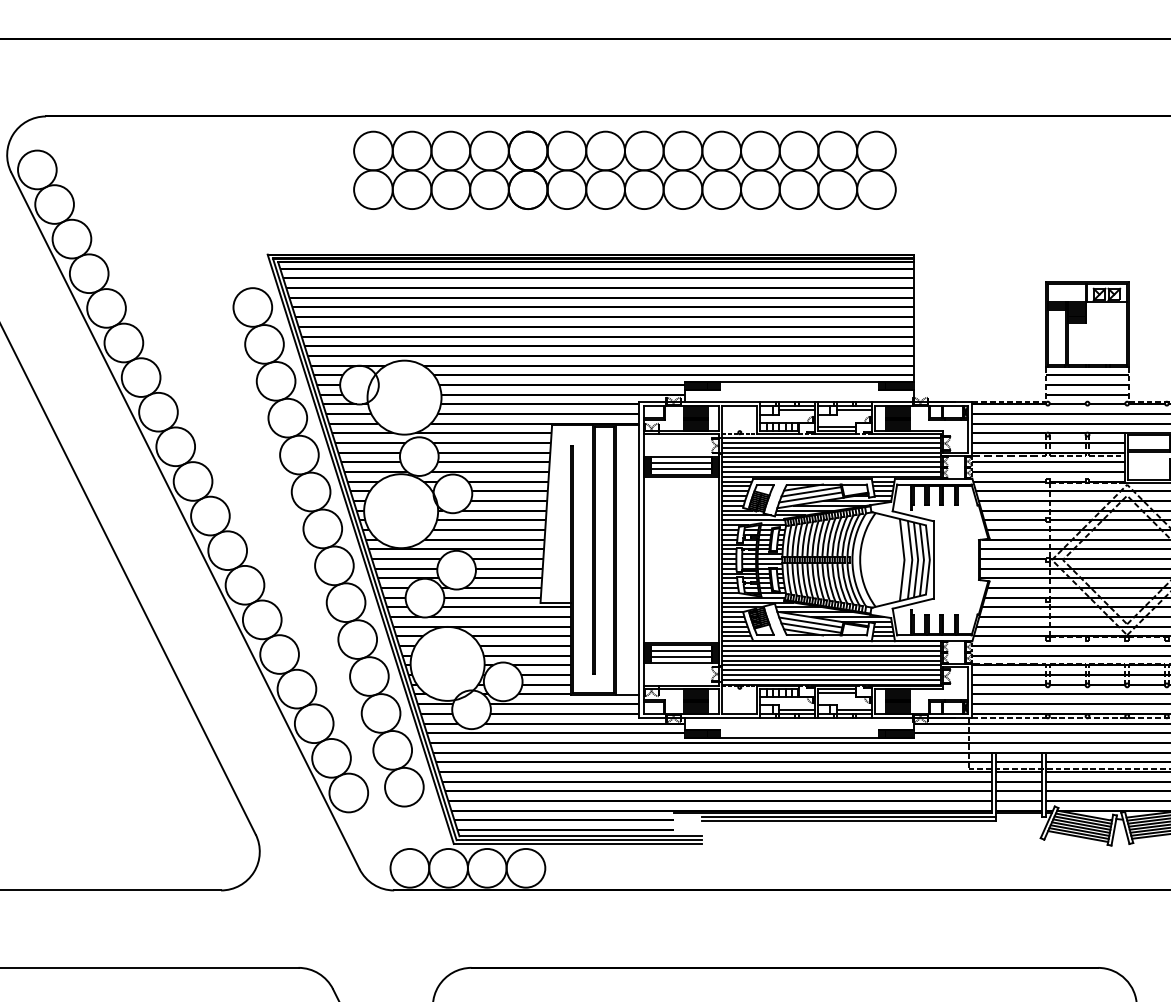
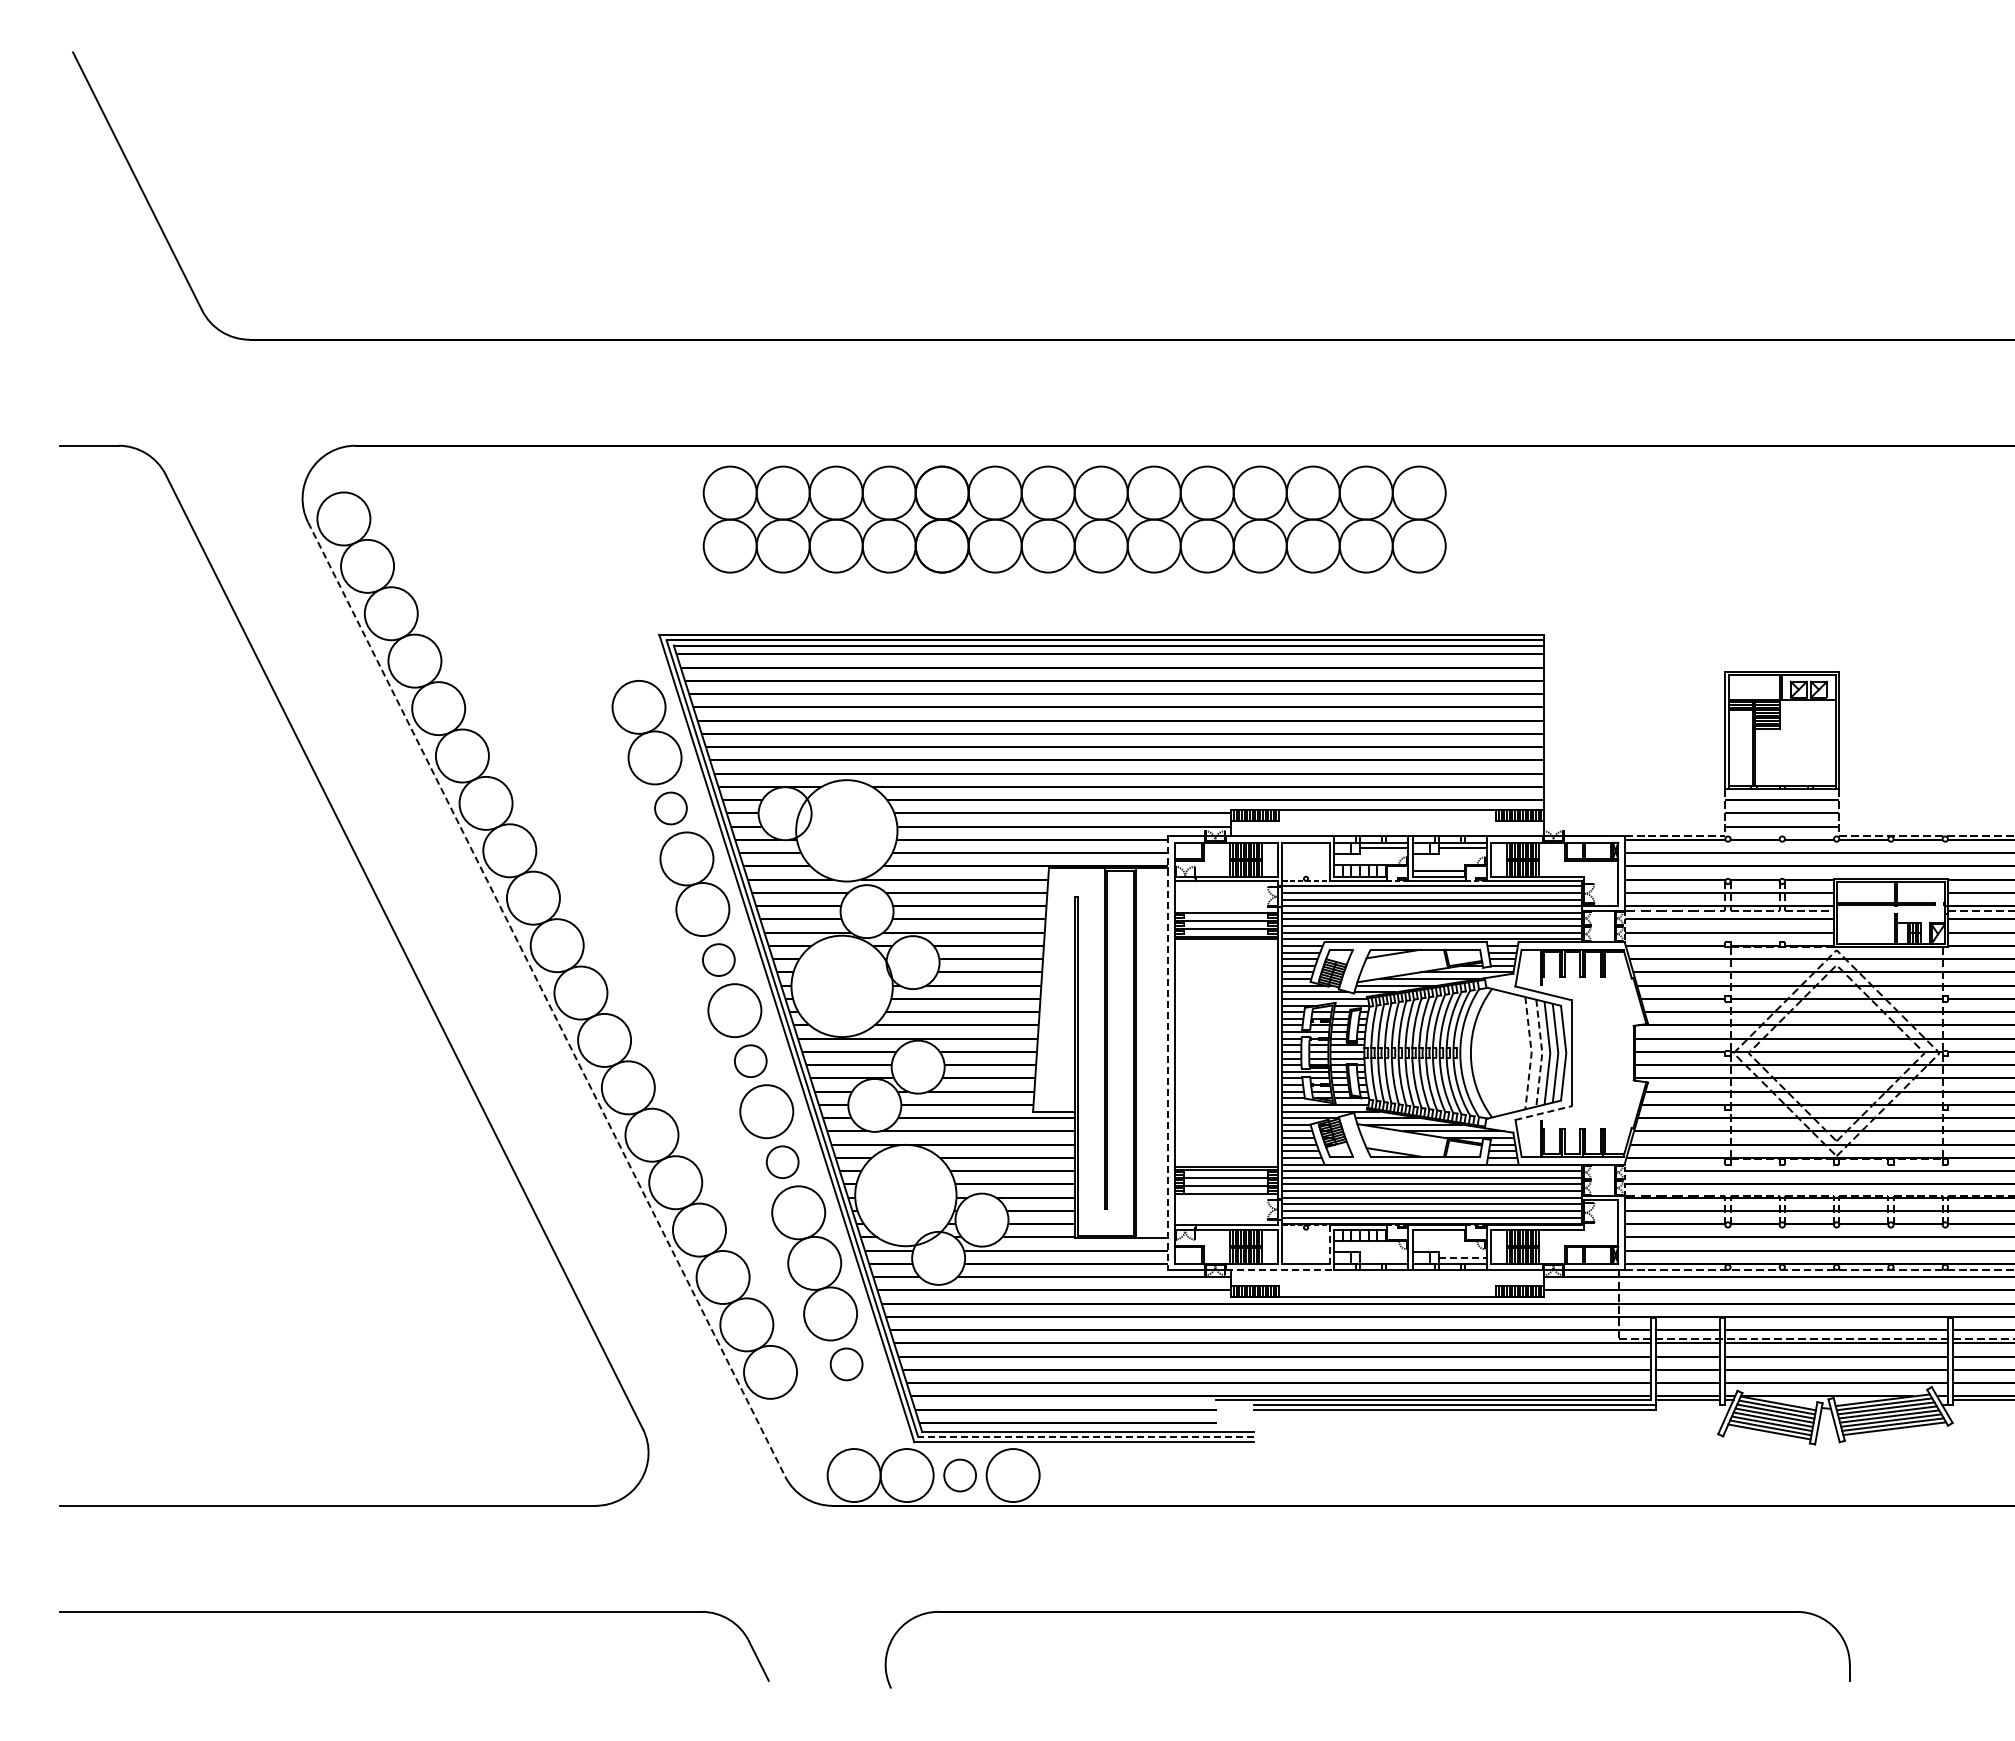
part: (624, 170) -> (1074, 519), moved
circle: (275, 381) -> (670, 808), size x0.6
circle: (310, 491) -> (718, 959), size x0.6
line: (810, 491) -> (1403, 959), removed
line: (810, 497) -> (1403, 967), removed
line: (185, 520) -> (546, 999), solid -> dashed
line: (639, 560) -> (1168, 1053), solid -> dashed
line: (904, 560) -> (1531, 1053), solid -> dashed
line: (912, 560) -> (1542, 1053), solid -> dashed
circle: (334, 565) -> (750, 1060), size x0.6
line: (913, 604) -> (1543, 1113), solid -> dashed
line: (810, 622) -> (1403, 1138), removed
line: (810, 628) -> (1403, 1146), removed
circle: (357, 639) -> (782, 1161), size x0.6
line: (836, 693) -> (1438, 1235), removed
line: (756, 700) -> (1329, 1245), solid -> dashed
line: (797, 709) -> (1384, 1258), removed
line: (854, 709) -> (1463, 1258), solid -> dashed
line: (721, 718) -> (1280, 1270), solid -> dashed
circle: (404, 786) -> (846, 1363), size x0.6
line: (578, 839) -> (1085, 1436), solid -> dashed
circle: (486, 868) -> (959, 1475), size x0.6

